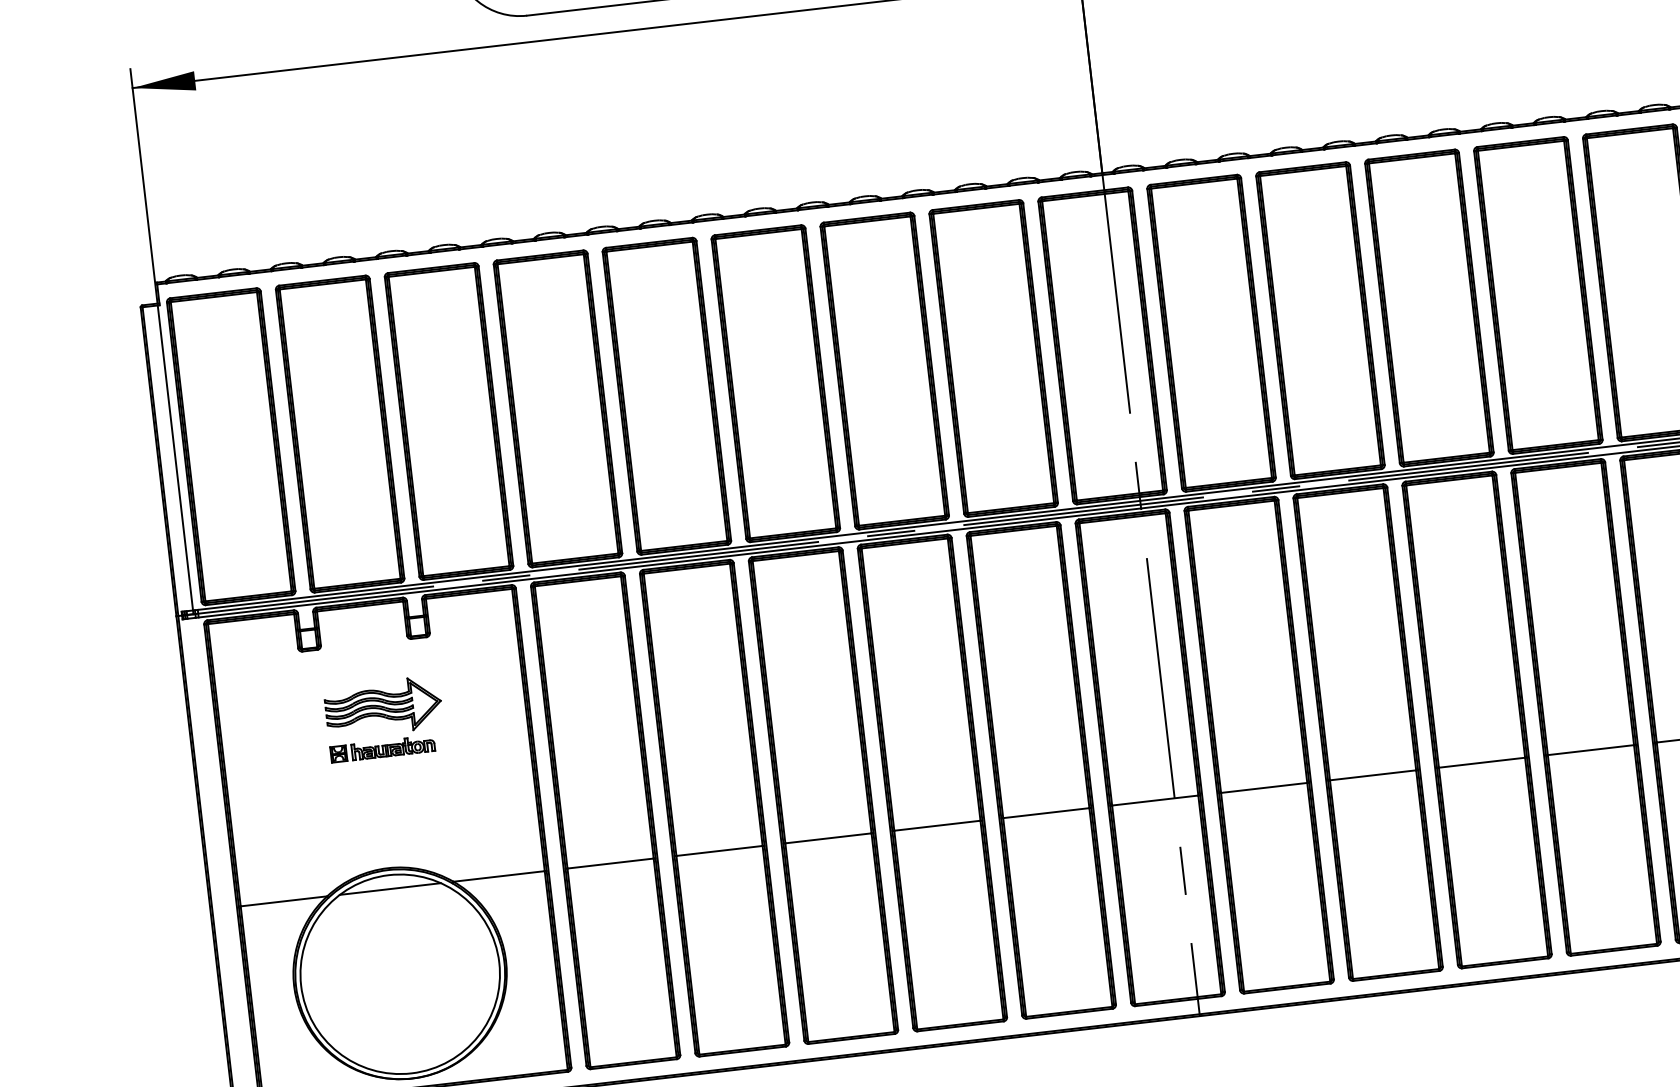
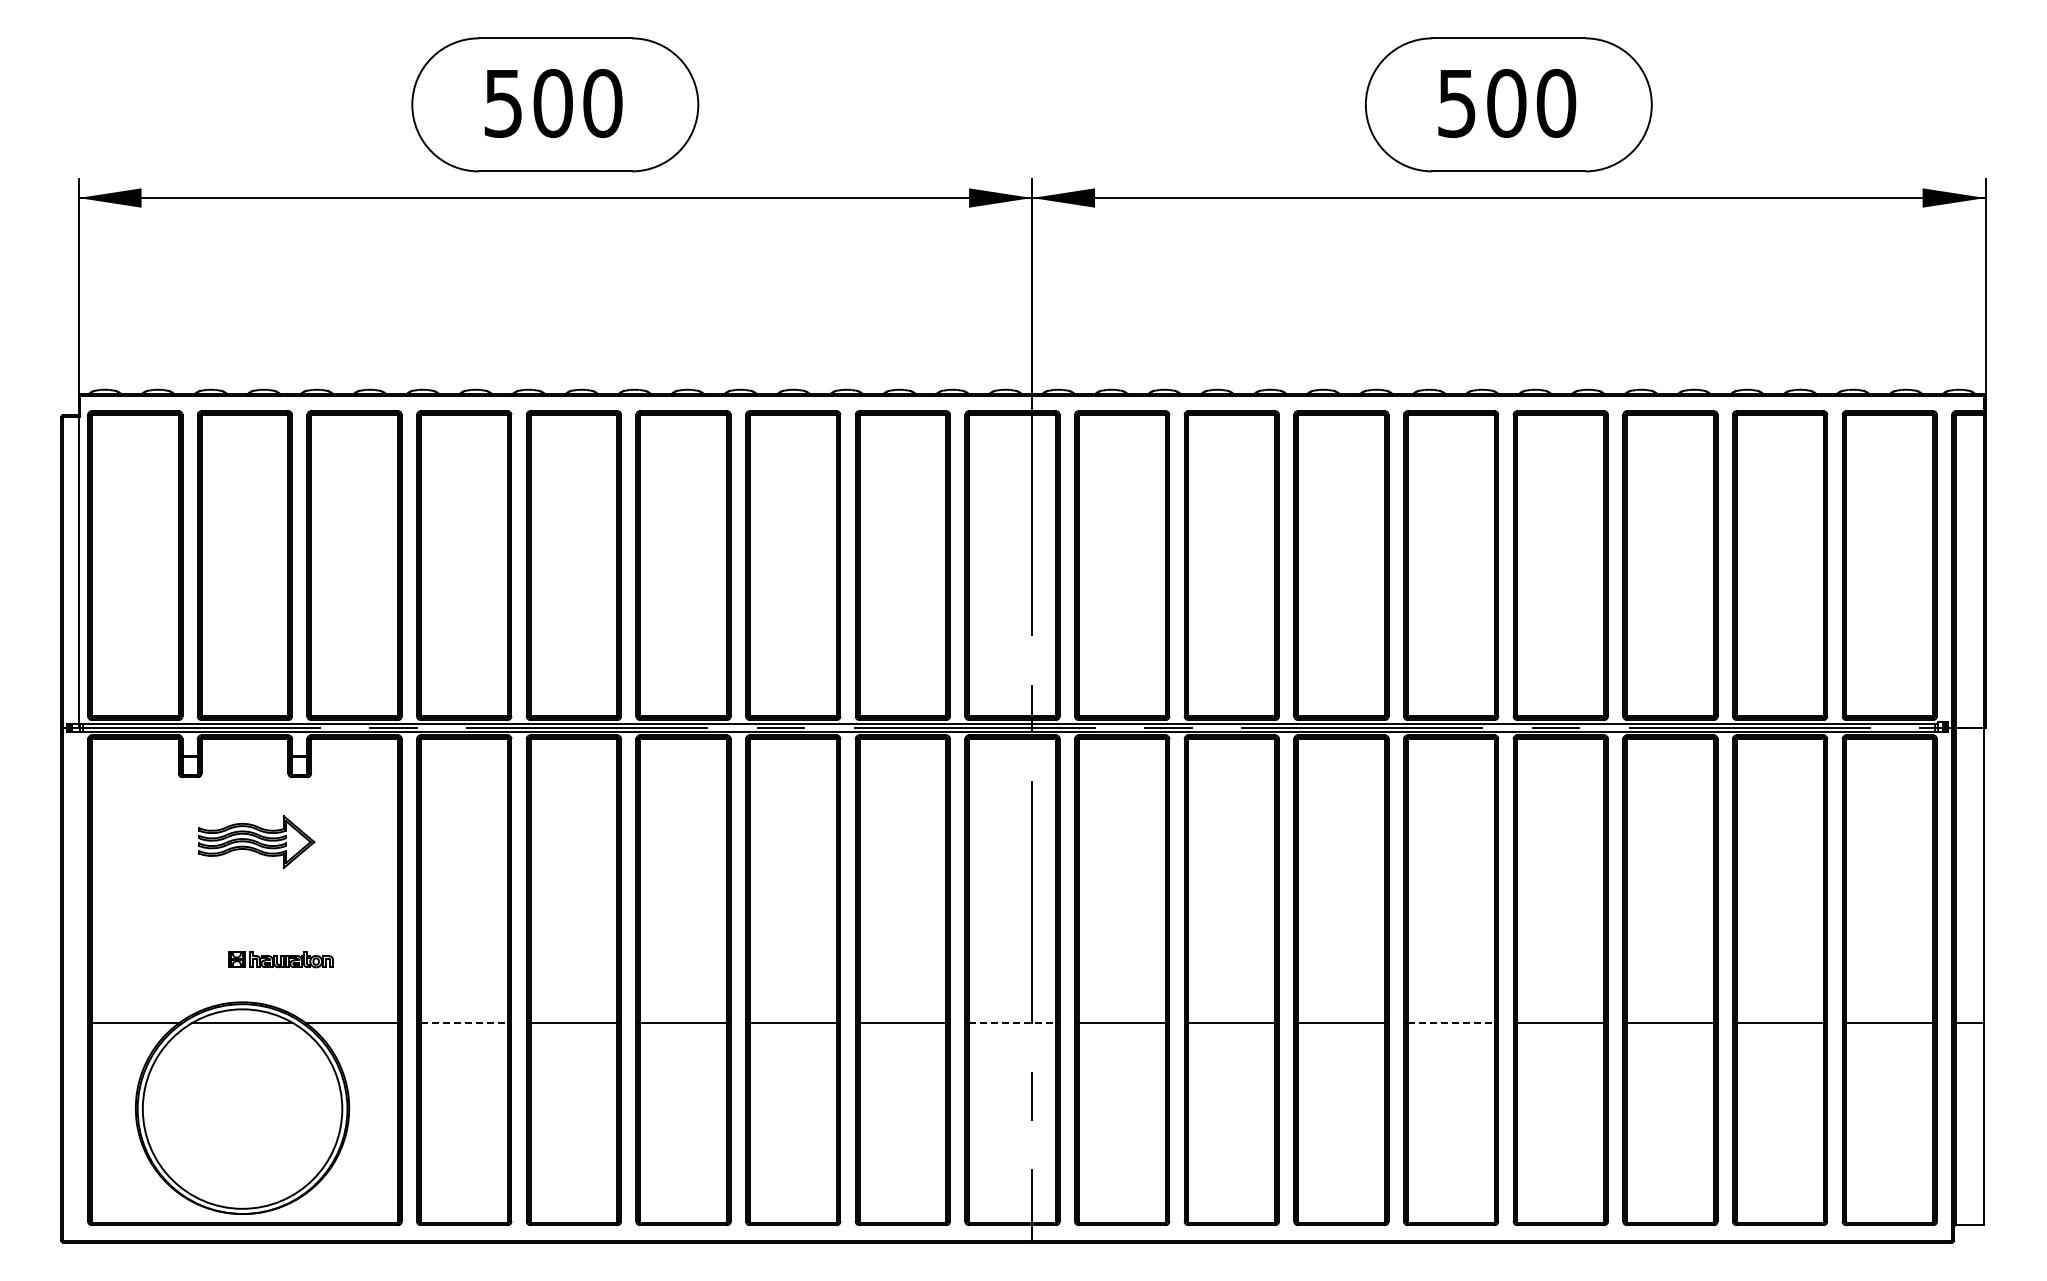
part: (382, 749) -> (280, 959), moved
line: (1591, 750) -> (1451, 1023), solid -> dashed
line: (1156, 800) -> (1013, 1023), solid -> dashed
line: (610, 863) -> (464, 1023), solid -> dashed

